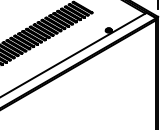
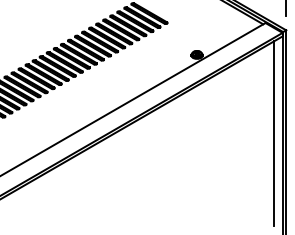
line: (151, 73) -> (274, 132), added

